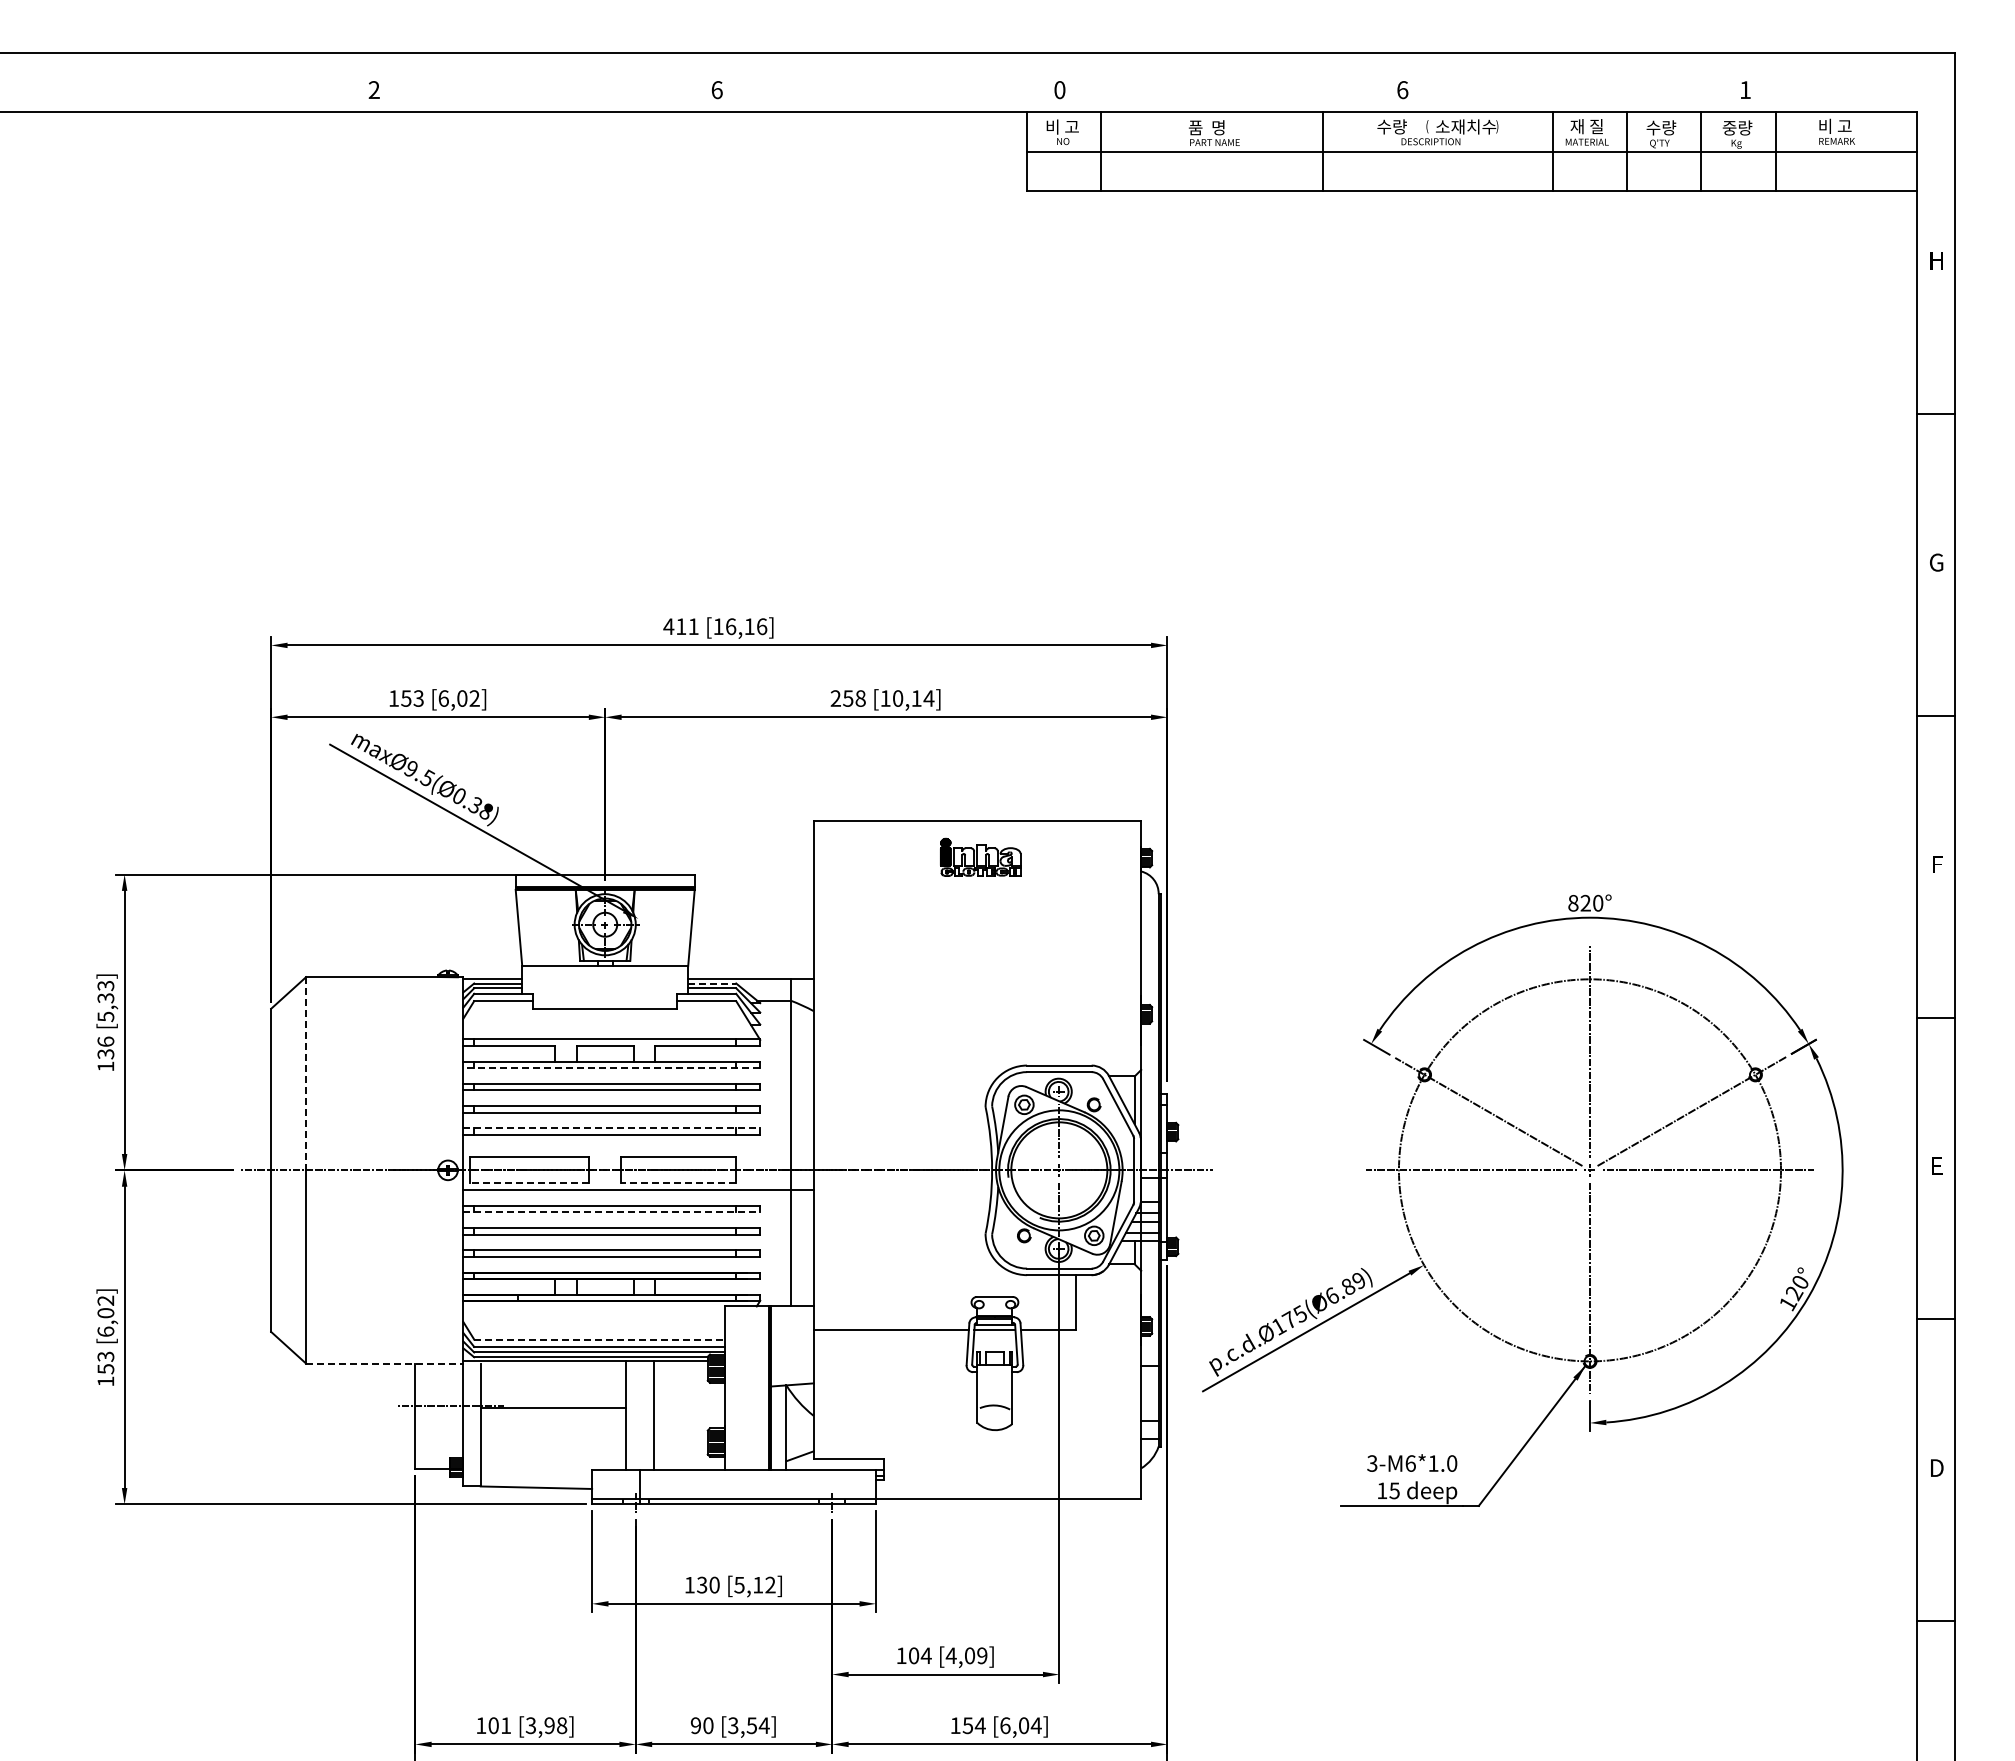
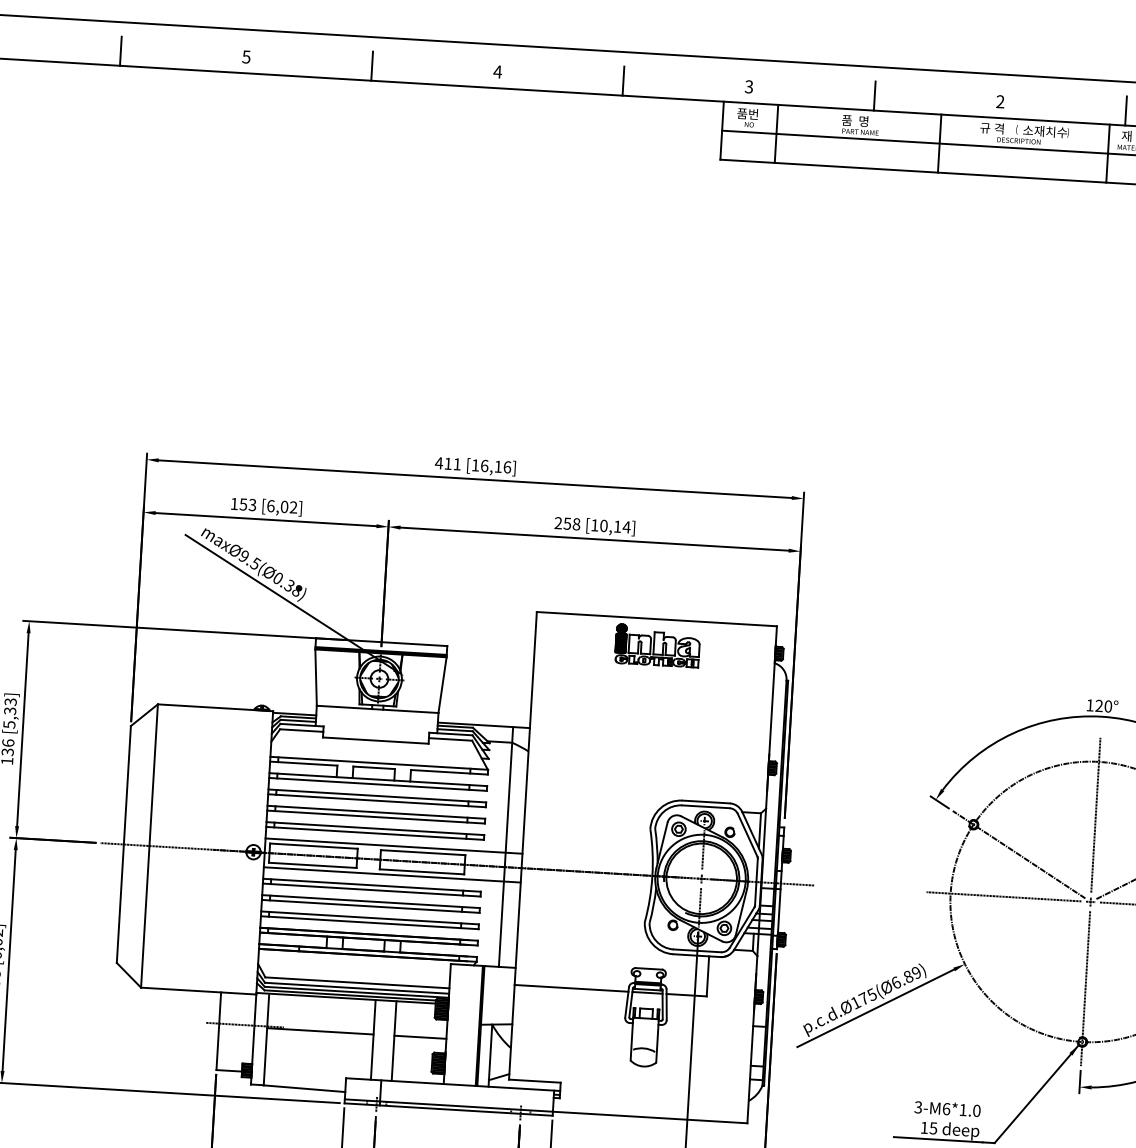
text: (373, 90) -> (245, 57), 2 -> 5
text: (717, 90) -> (498, 72), 6 -> 4
text: (1059, 90) -> (748, 87), 0 -> 3
text: (1402, 90) -> (1000, 102), 6 -> 2
line: (203, 92) -> (121, 51), added
line: (545, 92) -> (371, 66), added
line: (888, 92) -> (623, 81), added
line: (1231, 92) -> (874, 96), added
line: (1574, 92) -> (1126, 111), added
text: (1062, 126) -> (749, 113), 비 고 -> 품번
text: (1393, 126) -> (992, 128), 수량 -> 규 격
part: (980, 857) -> (657, 646), size x1.43
text: (1573, 903) -> (1090, 705), 820° -> 120°
line: (712, 983) -> (455, 726), dashed -> solid
line: (611, 1068) -> (377, 784), dashed -> solid
line: (306, 1073) -> (153, 775), dashed -> solid
line: (612, 1128) -> (375, 828), dashed -> solid
line: (638, 1150) -> (394, 845), added
line: (529, 1183) -> (312, 865), dashed -> solid
line: (678, 1183) -> (421, 871), dashed -> solid
line: (612, 1212) -> (372, 890), dashed -> solid
line: (599, 1339) -> (357, 982), dashed -> solid
line: (384, 1363) -> (198, 991), dashed -> solid
line: (689, 1408) -> (420, 1037), added

